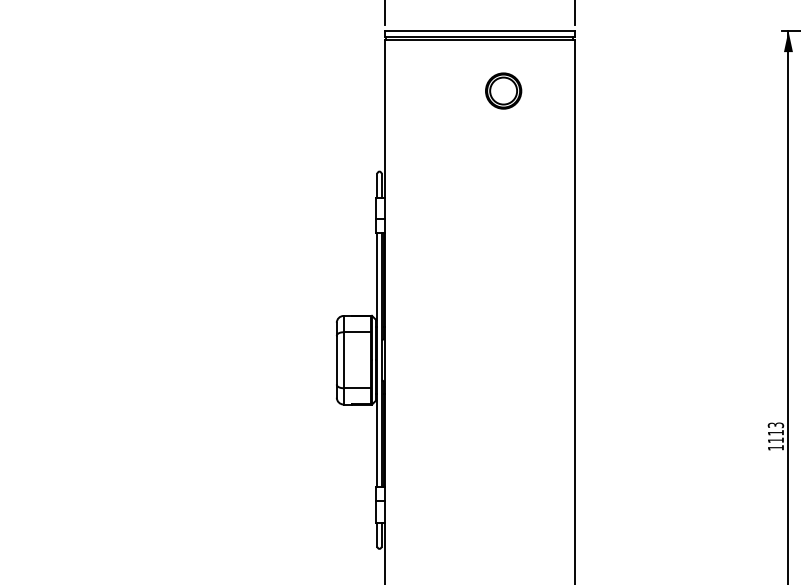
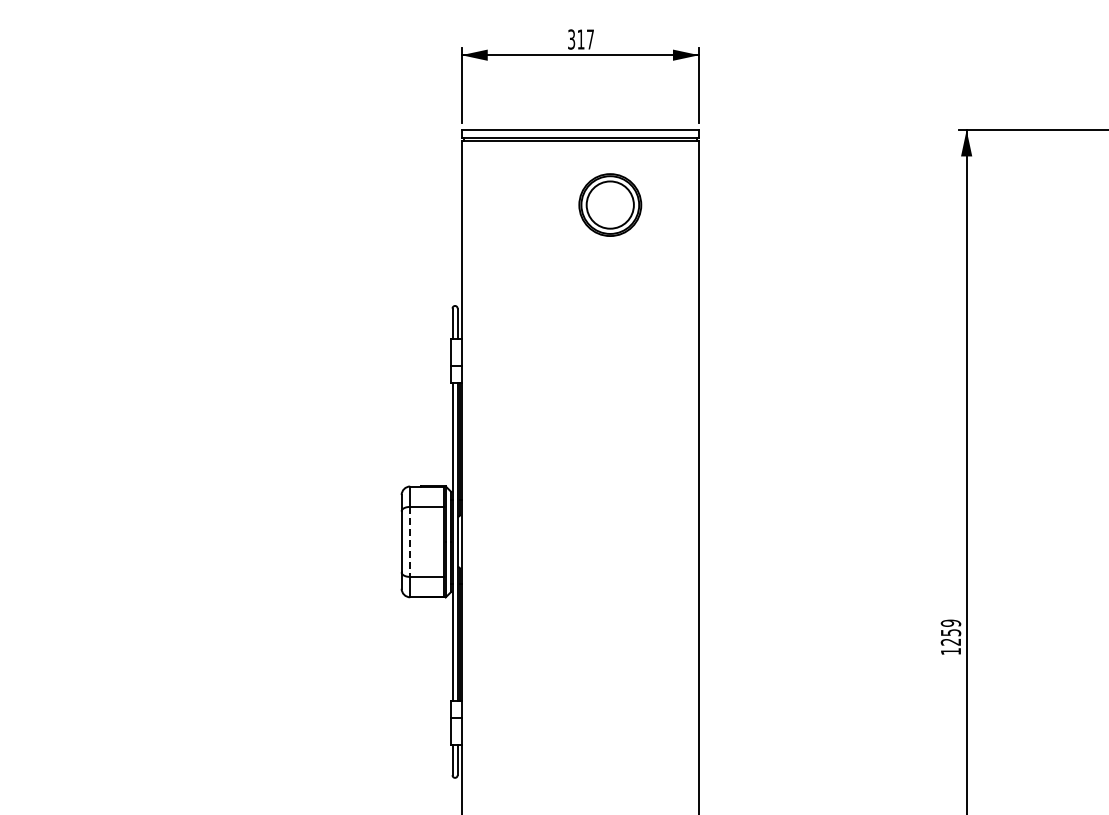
part: (503, 91) -> (610, 205), size x1.4
line: (343, 360) -> (410, 542), solid -> dashed
text: (775, 432) -> (950, 632), 1113 -> 1259

